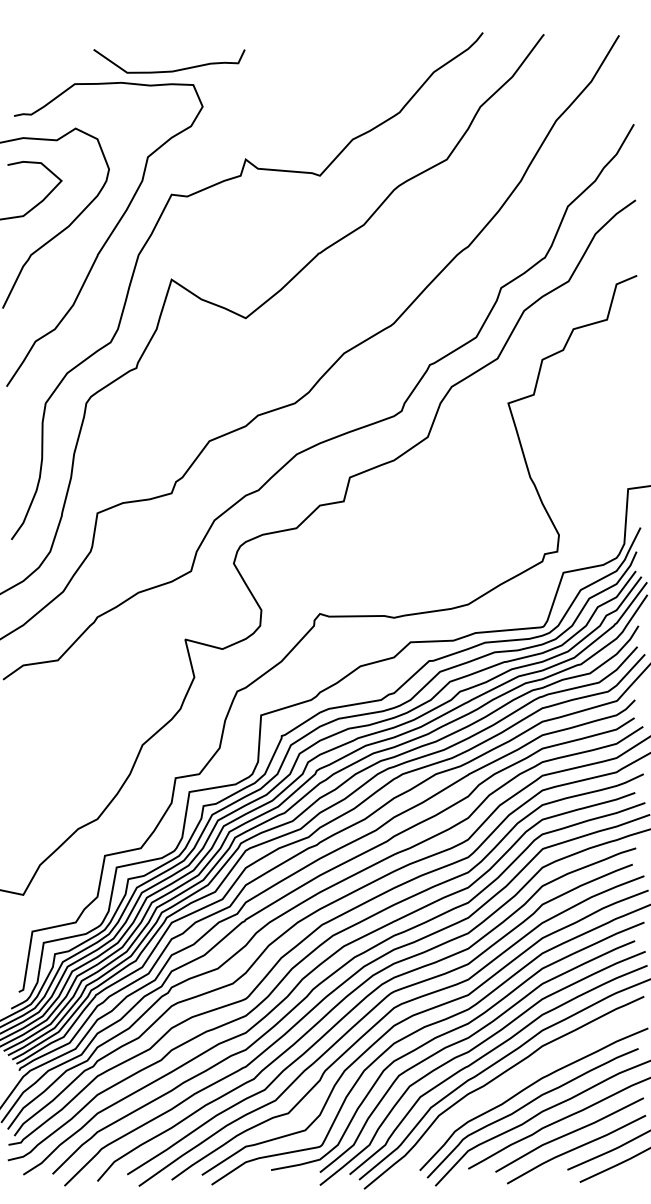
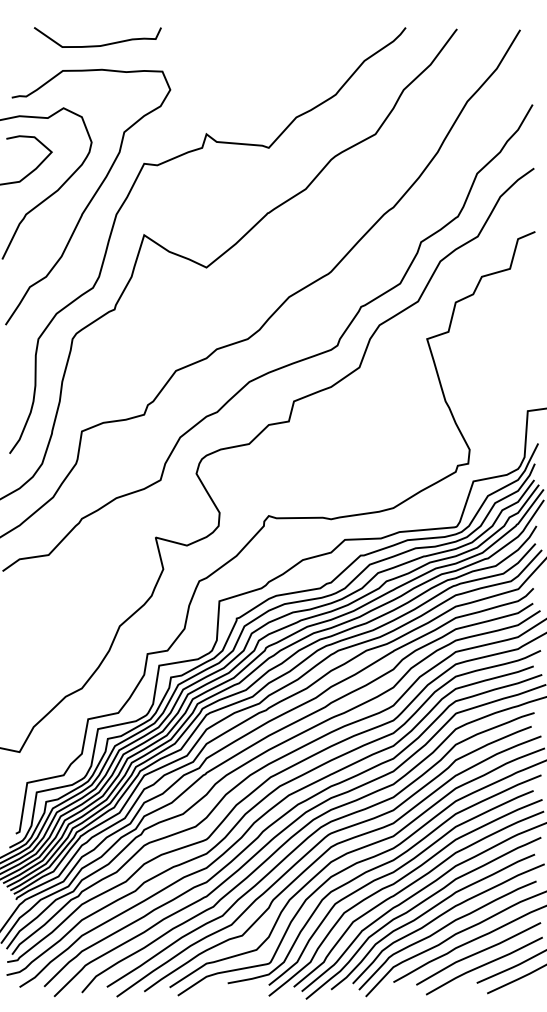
curve: (169, 70) -> (97, 45), moved
curve: (506, 1087) -> (425, 913), added

